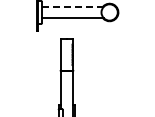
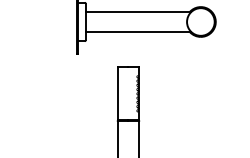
line: (72, 6) -> (137, 11), dashed -> solid

